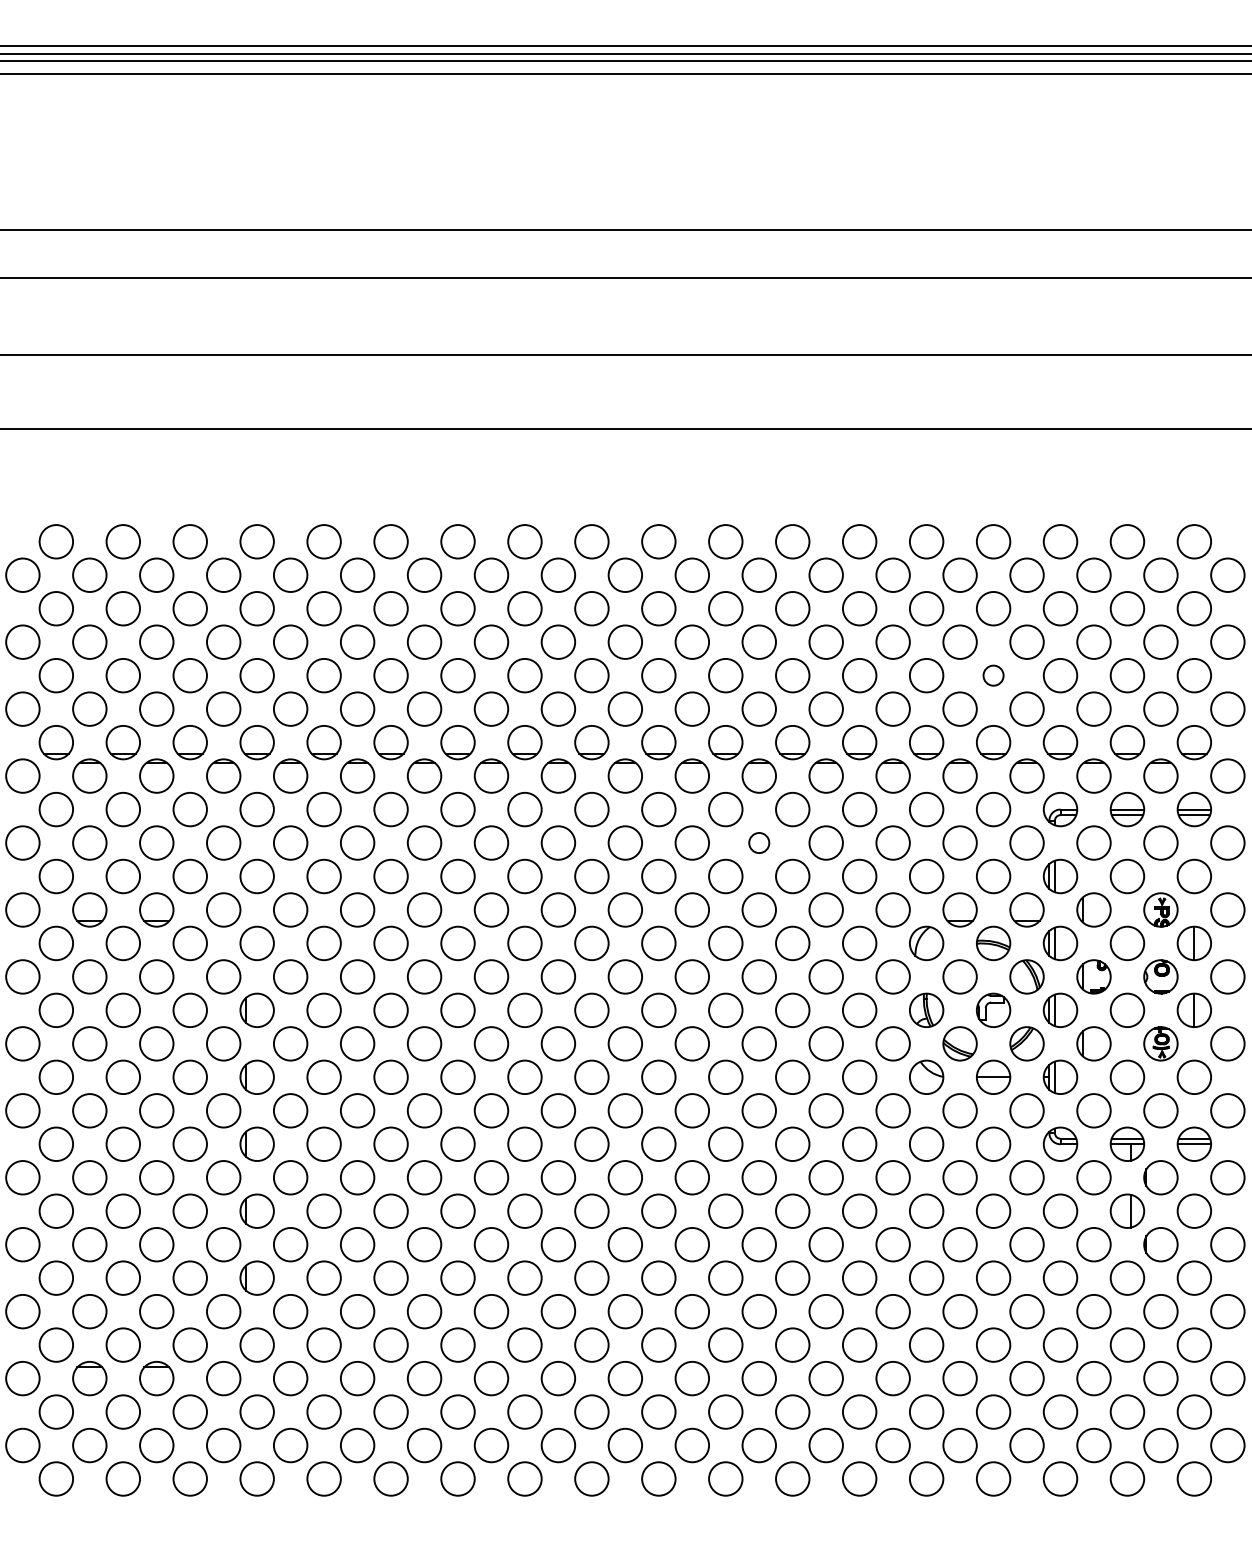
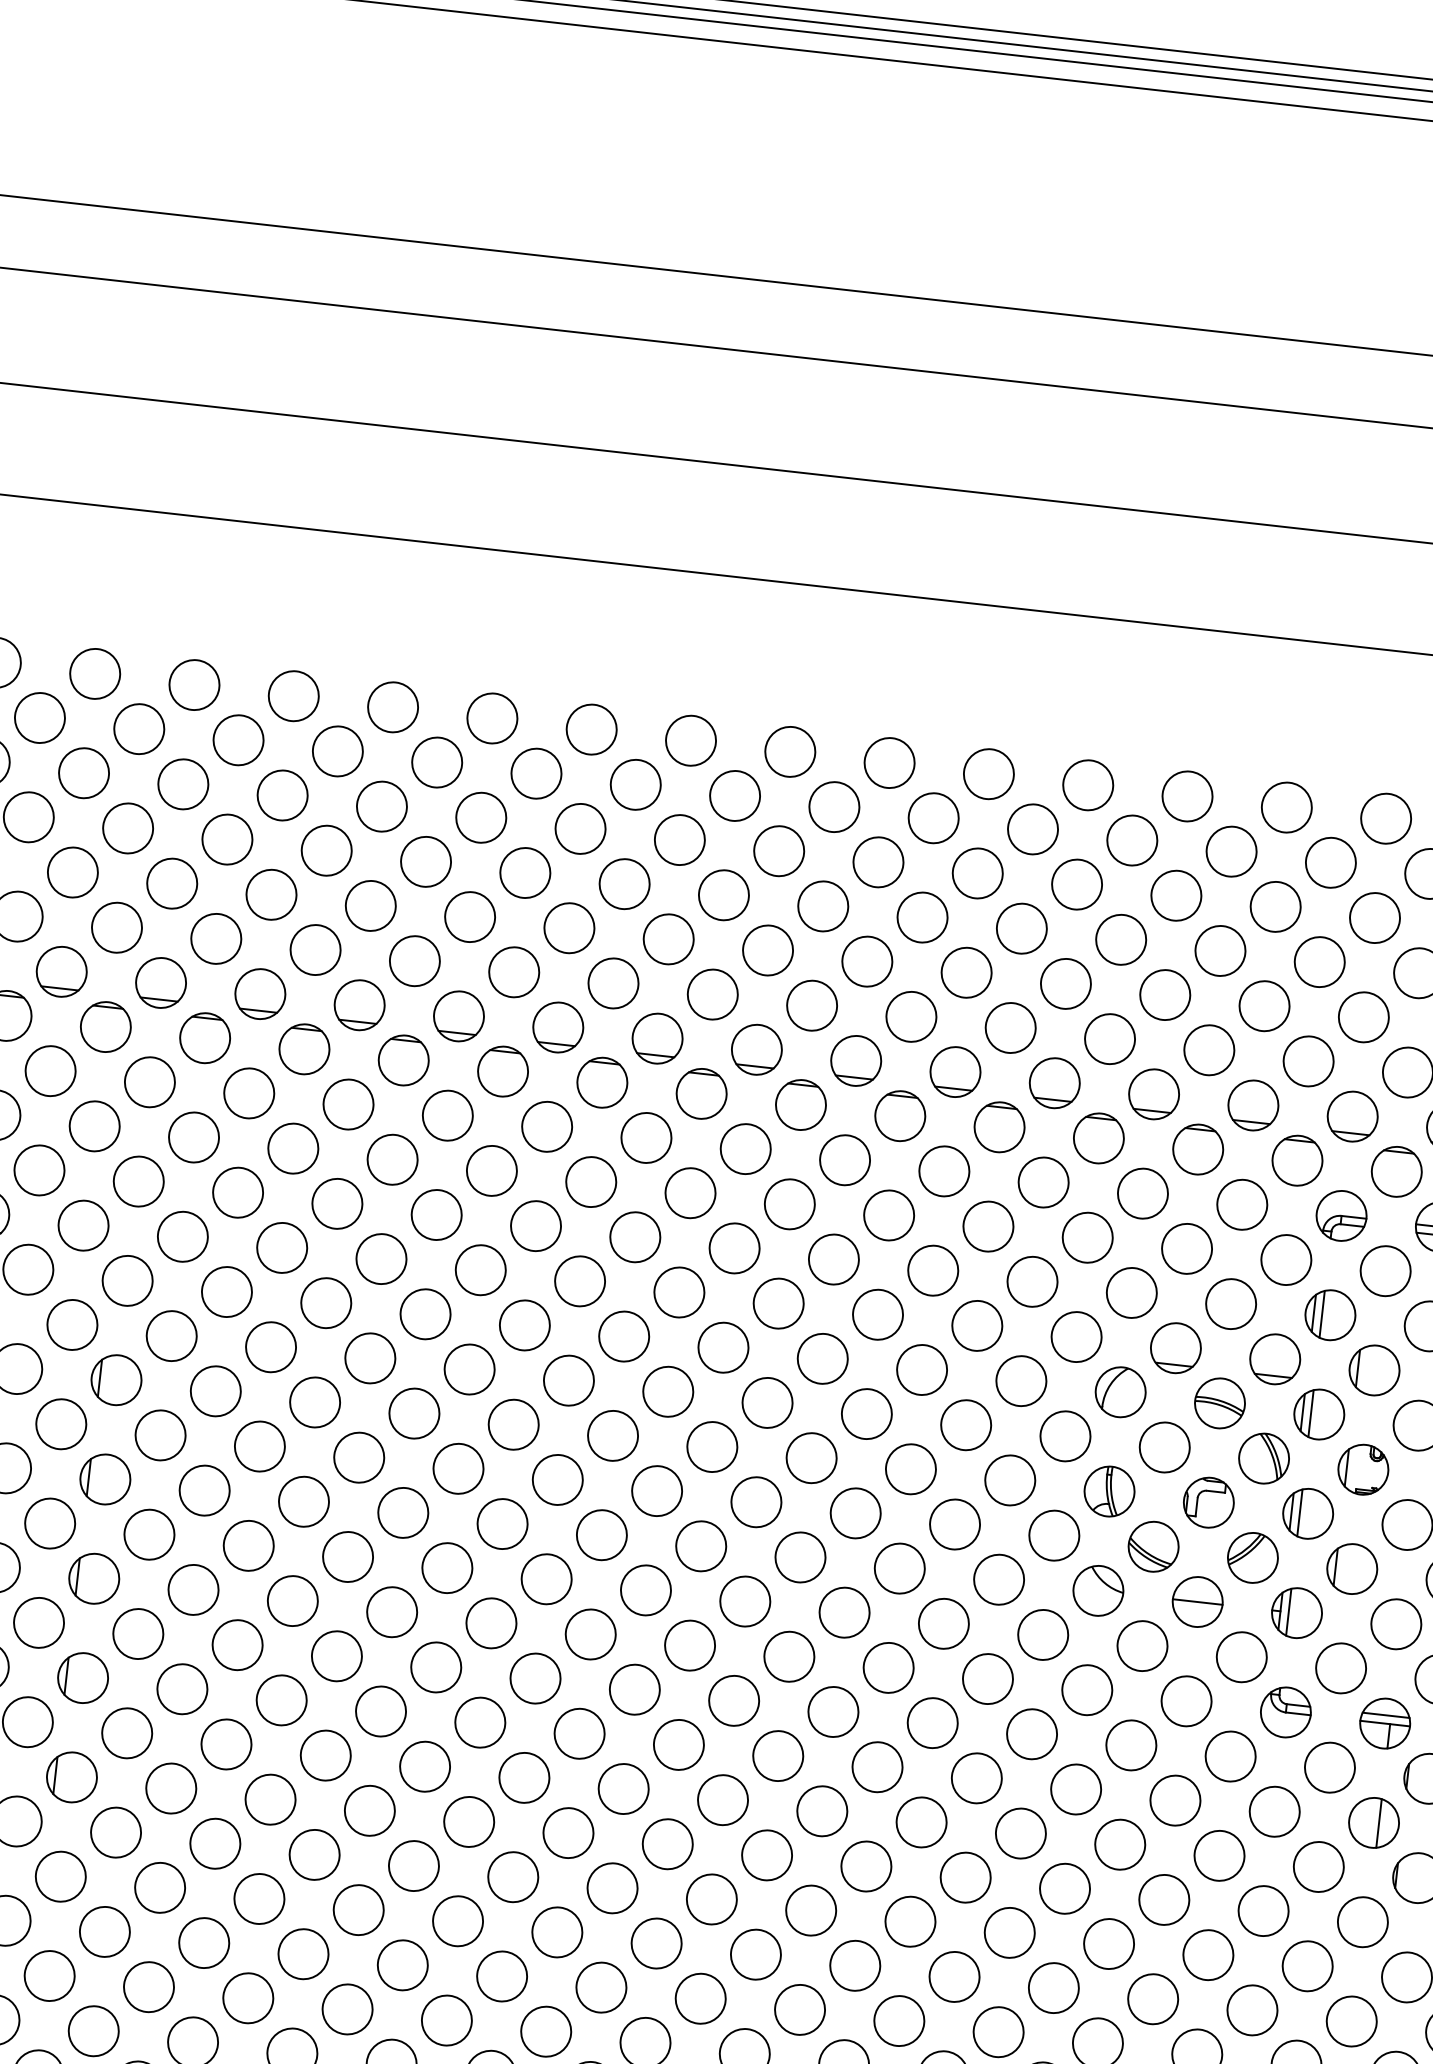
circle: (993, 675) -> (1264, 1005), size x1.67
circle: (759, 842) -> (889, 1214), size x1.67

